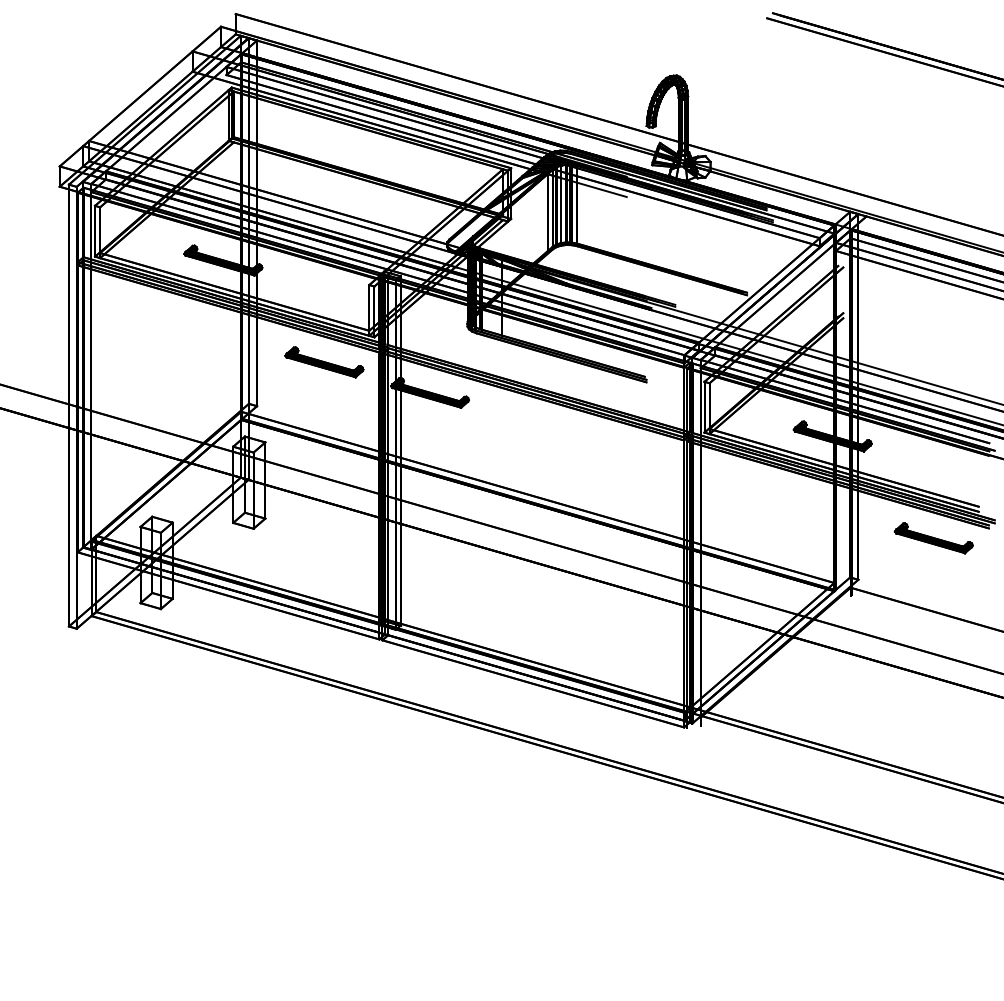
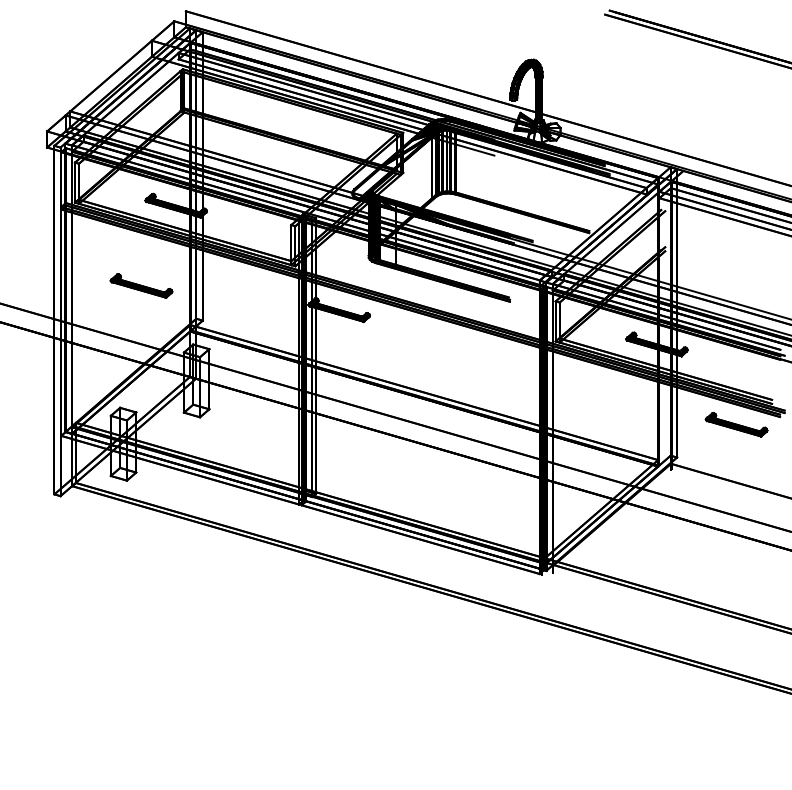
part: (324, 362) -> (141, 286), moved

